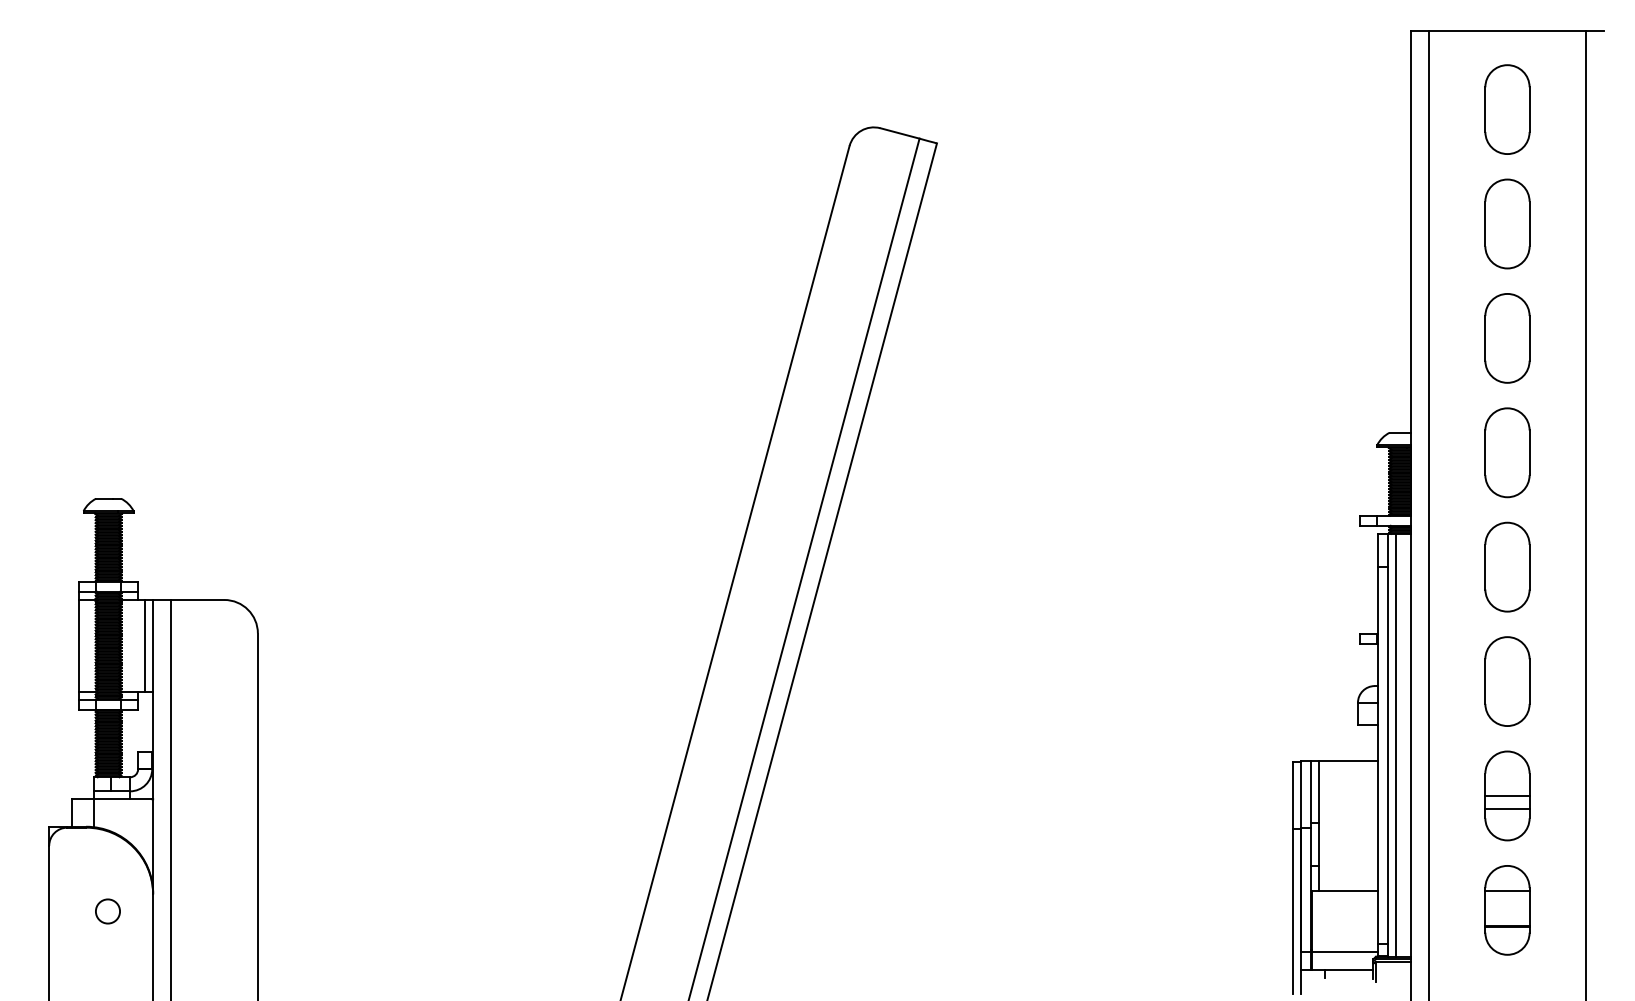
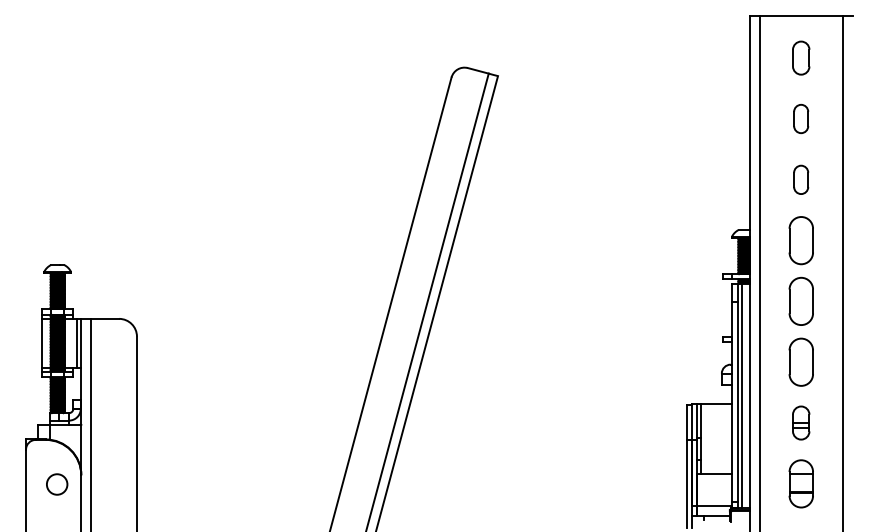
part: (1505, 108) -> (800, 57), size x0.7
part: (1505, 223) -> (800, 118), size x0.6
part: (1505, 337) -> (800, 179), size x0.6
part: (1505, 794) -> (800, 422), size x0.7
circle: (108, 911) -> (57, 484), size x1.6

